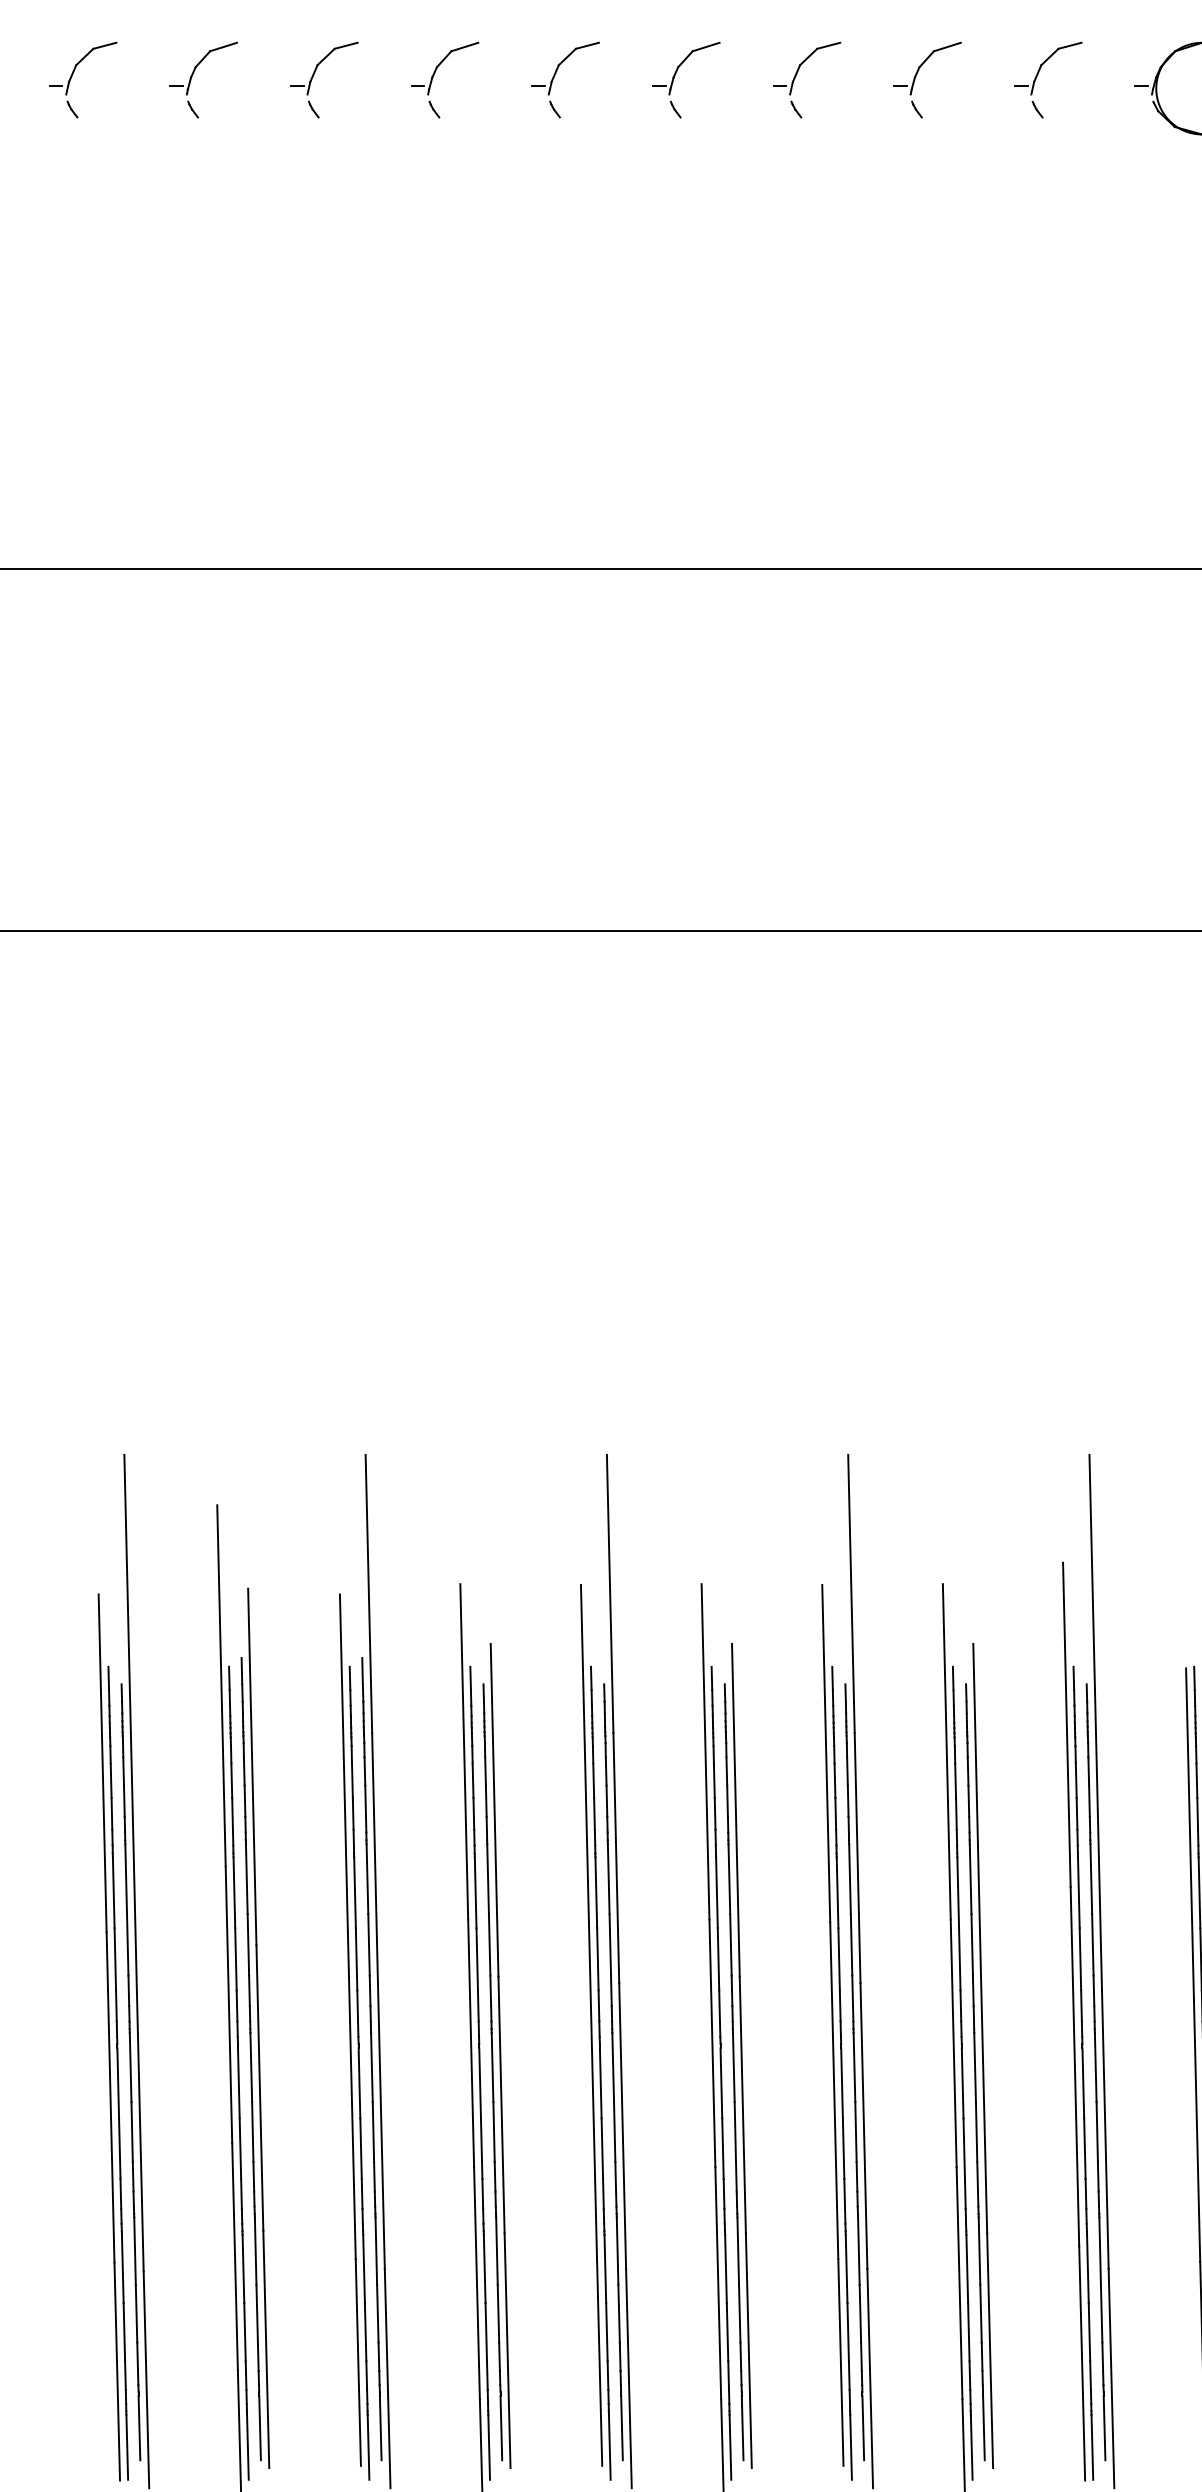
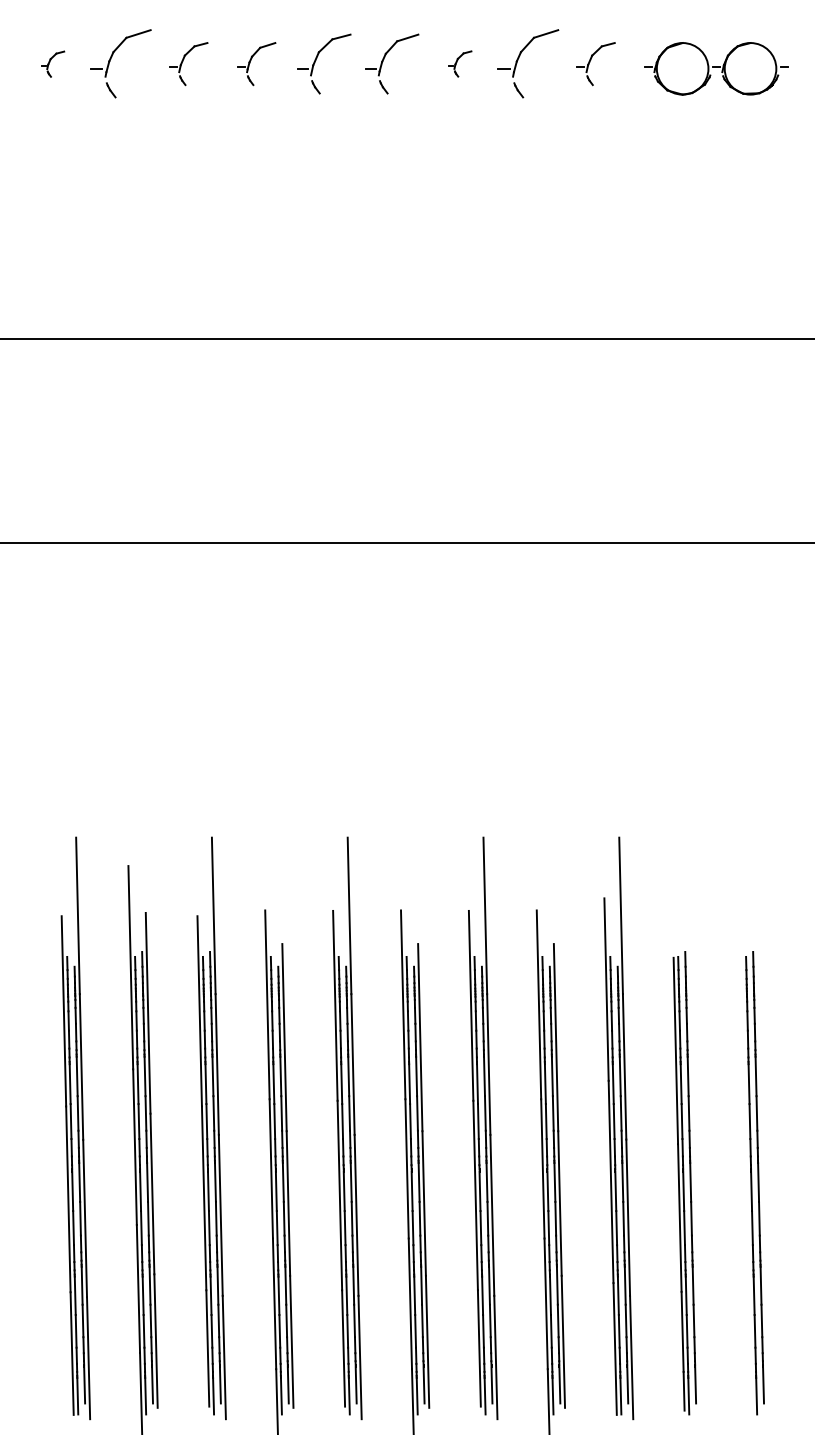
part: (565, 79) -> (324, 63), size x1.4
part: (686, 79) -> (392, 63), size x1.4
part: (805, 79) -> (459, 63), size x0.6
part: (82, 80) -> (52, 64), size x0.6
part: (203, 80) -> (120, 64), size x1.6
part: (926, 80) -> (527, 64), size x1.6

